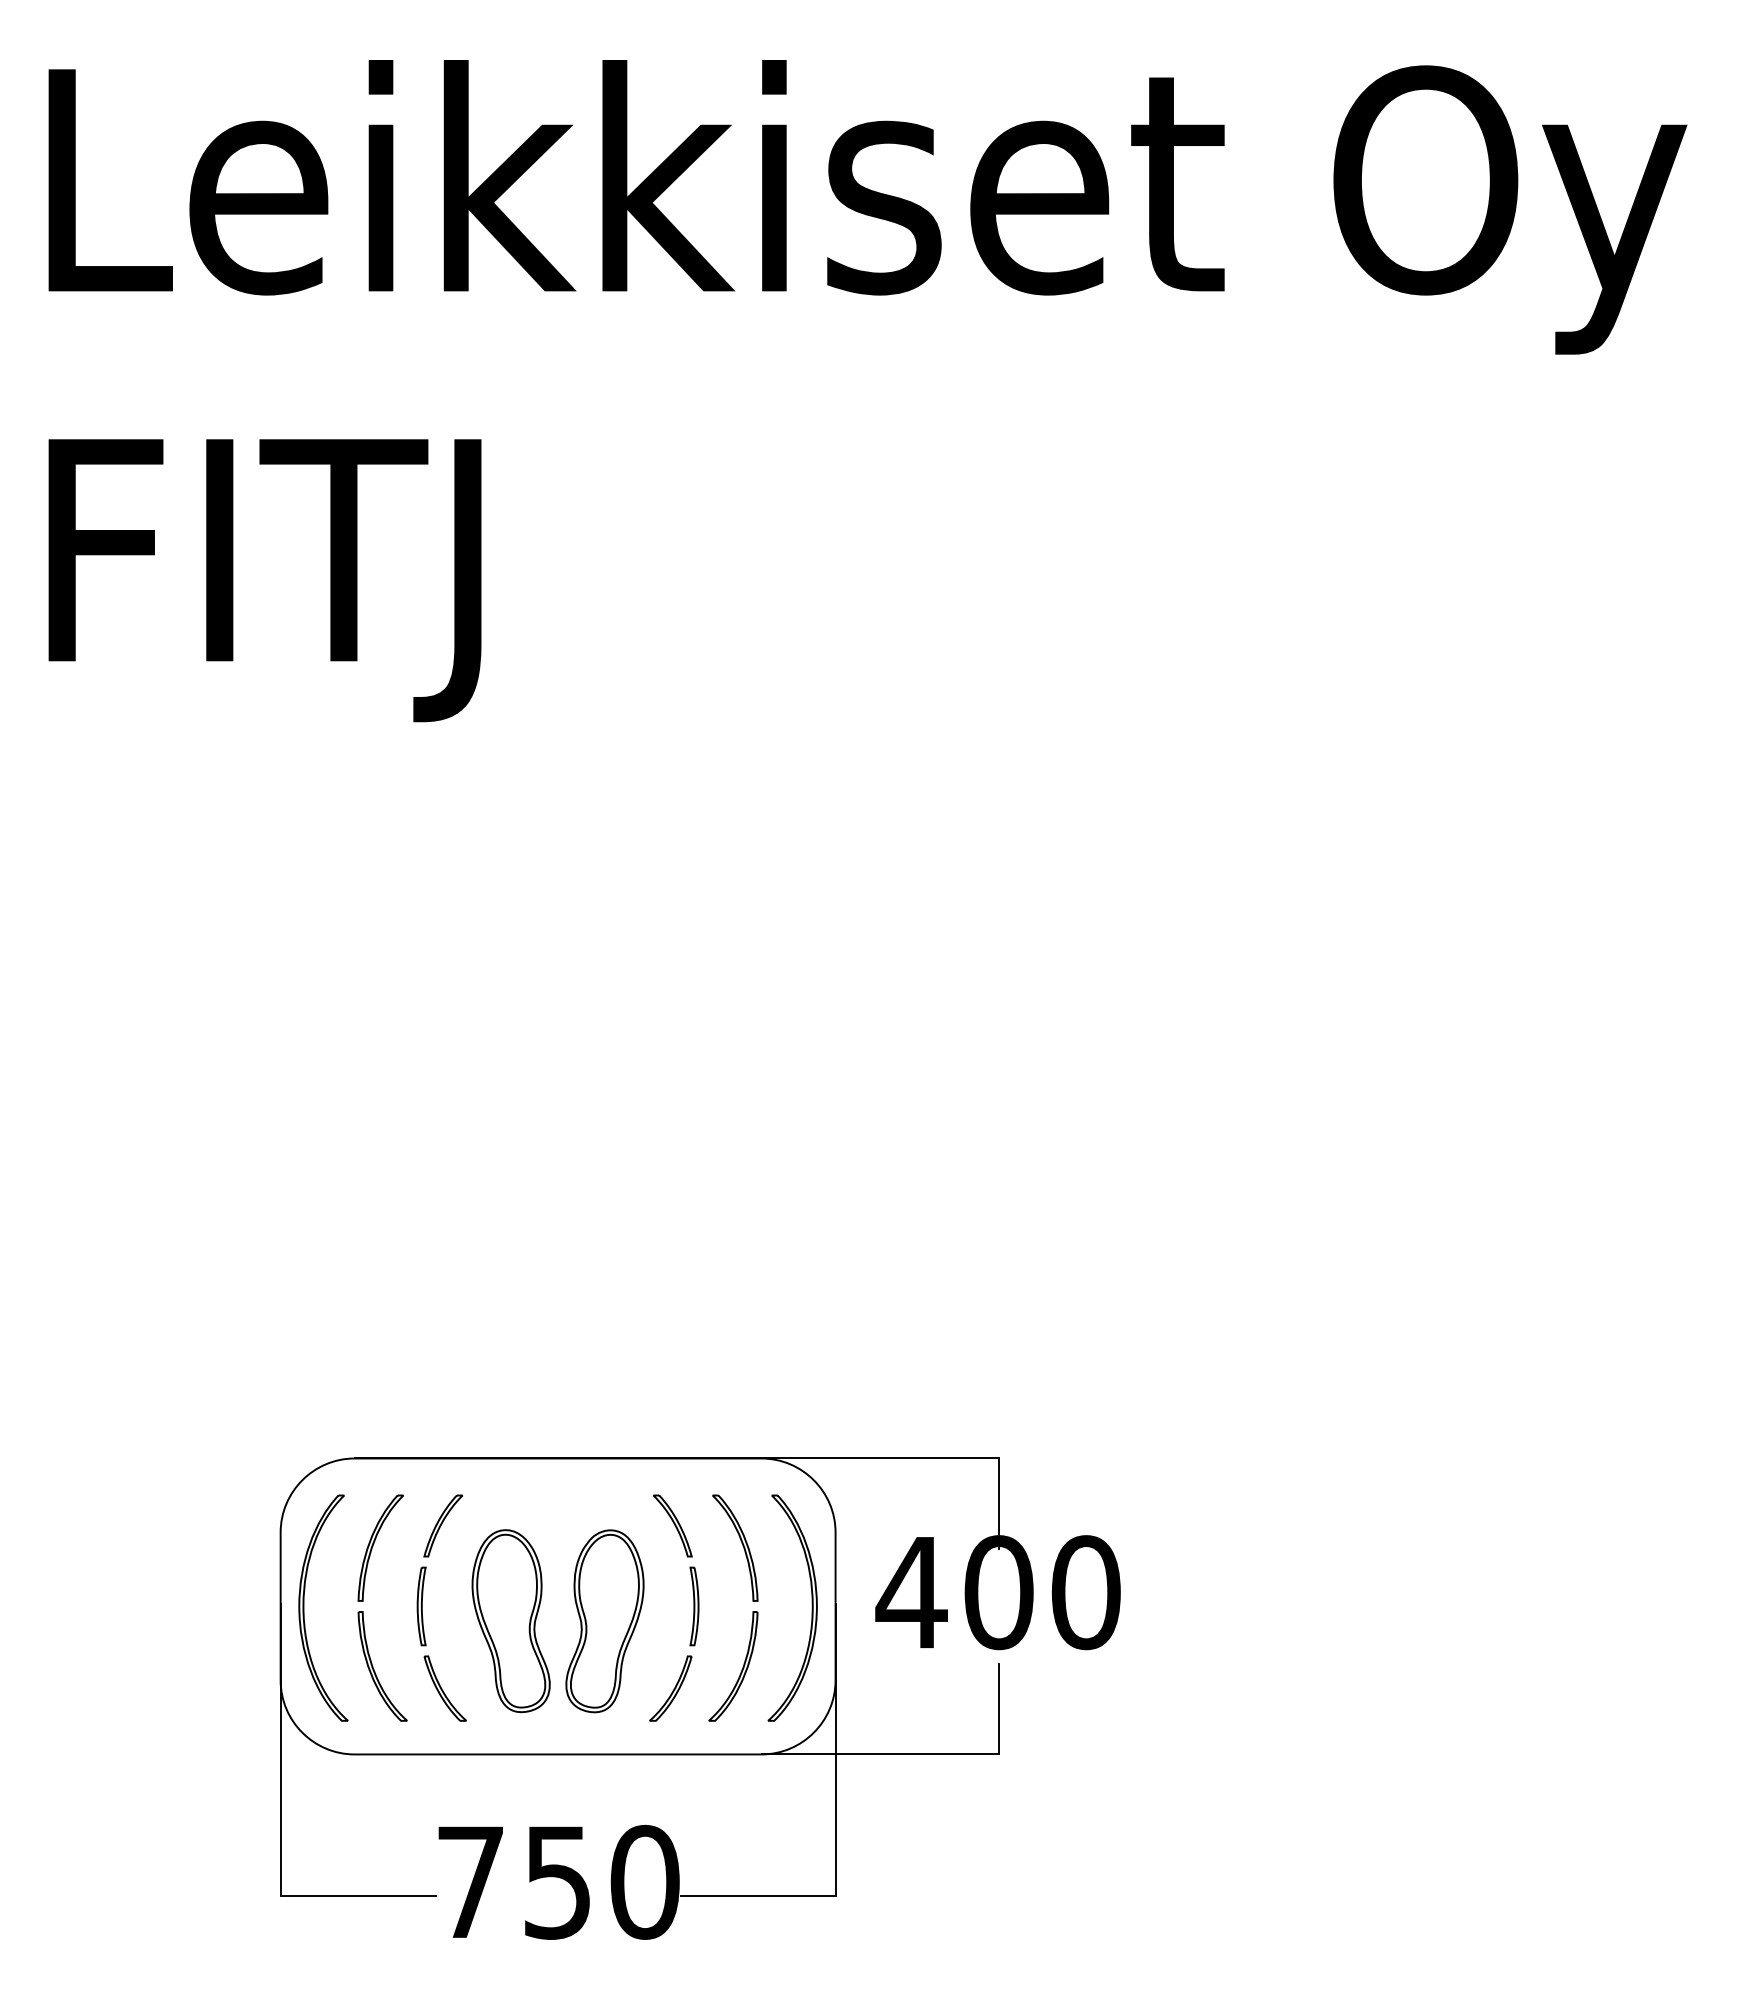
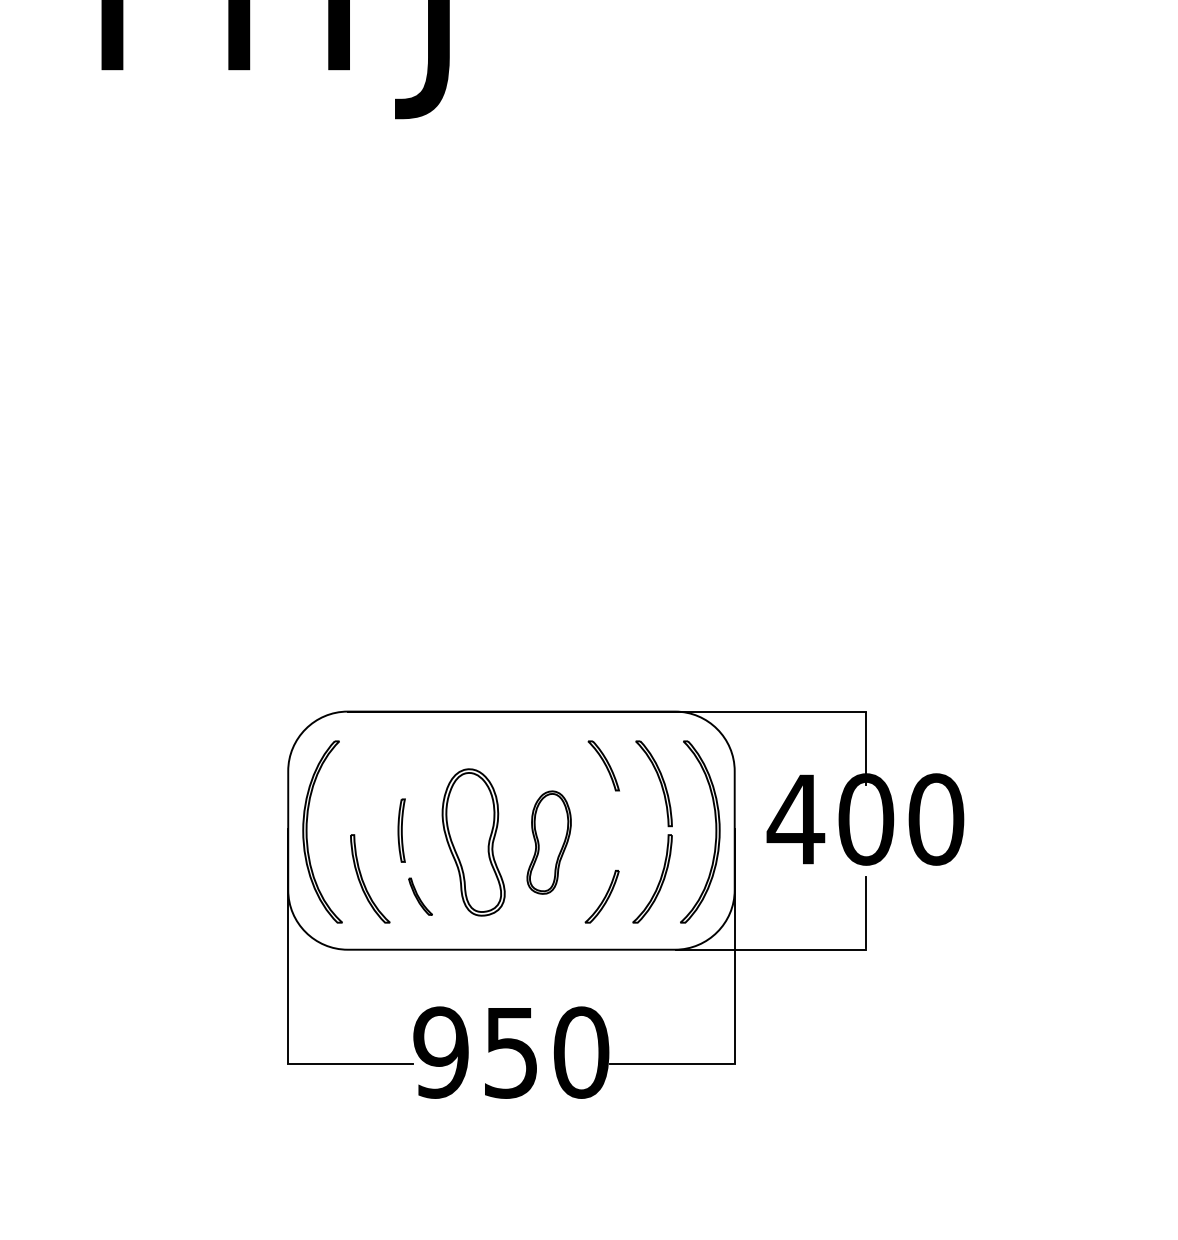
part: (442, 1525) -> (418, 765), removed
part: (373, 1546) -> (362, 782), removed
part: (694, 1606) -> (621, 830), removed
part: (604, 1621) -> (548, 842), size x0.7
part: (444, 1688) -> (420, 896), size x0.7
text: (470, 1881) -> (440, 1051), 750 -> 950

